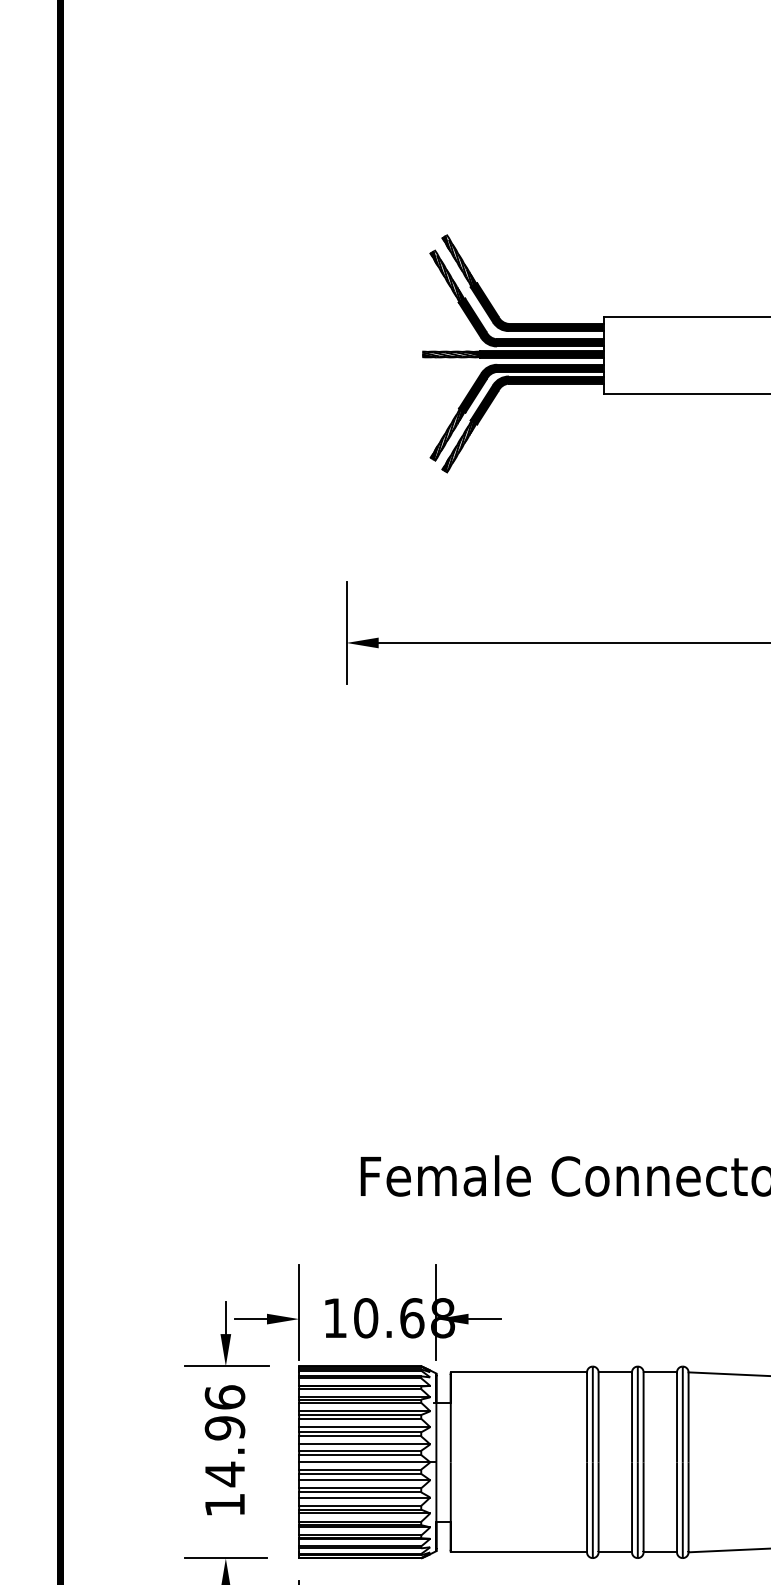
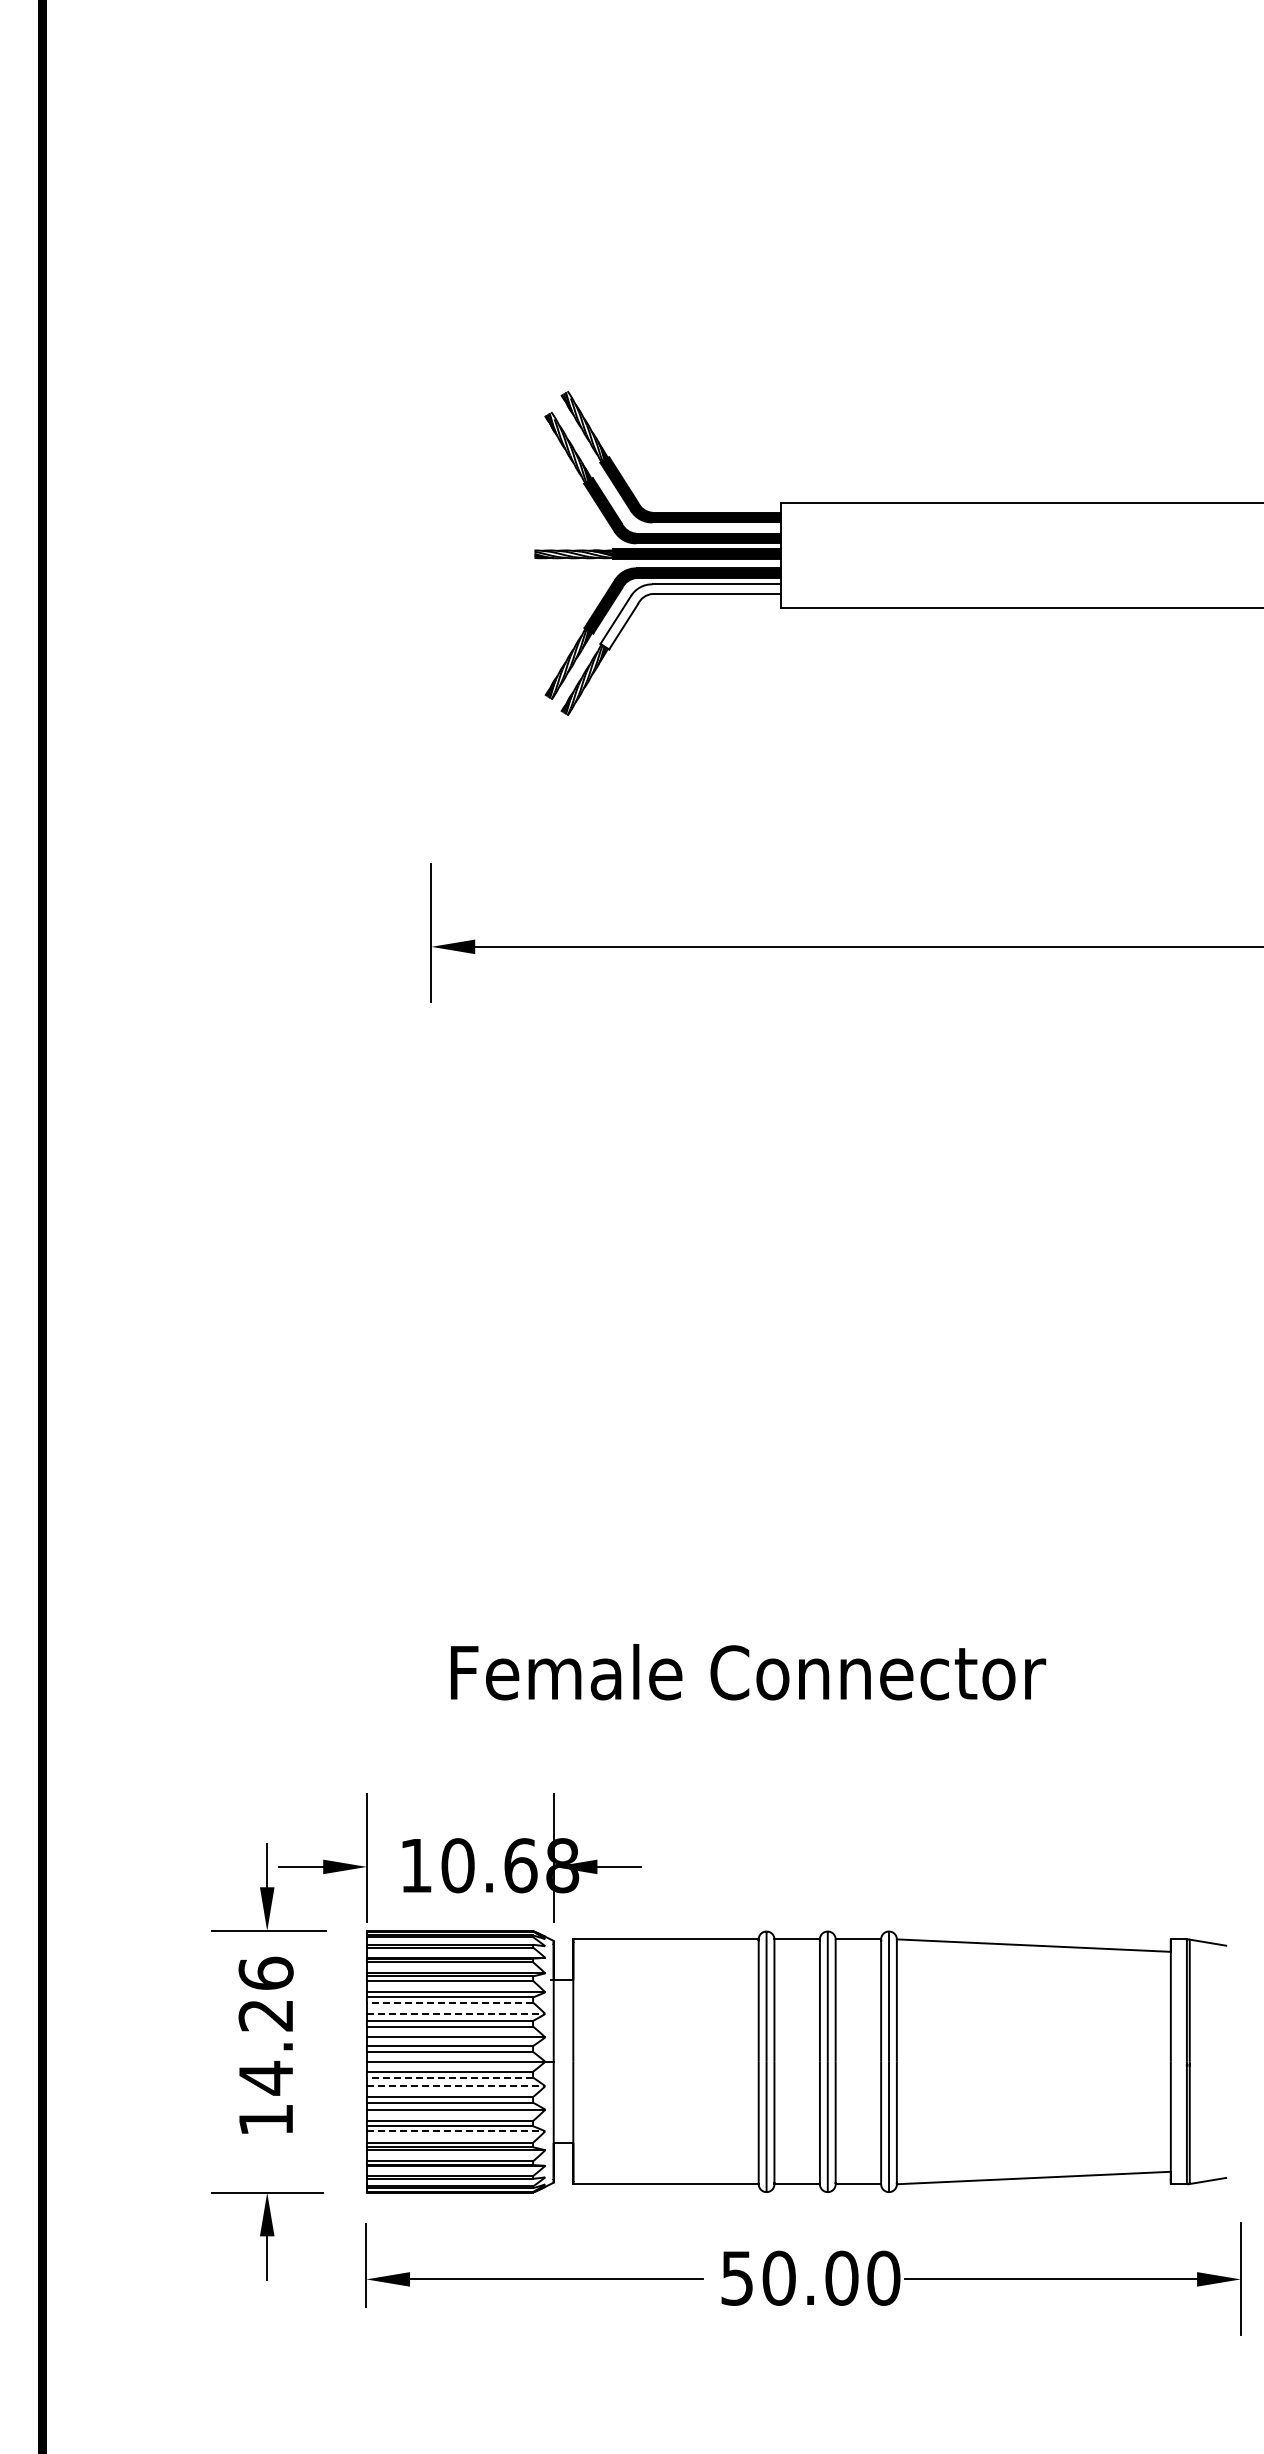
fill: (536, 400) -> (690, 616), removed
line: (359, 1418) -> (449, 2002), solid -> dashed
line: (364, 1426) -> (456, 2013), solid -> dashed
text: (224, 1428) -> (265, 2015), 14.96 -> 14.26
line: (359, 1473) -> (449, 2077), solid -> dashed
line: (364, 1480) -> (456, 2086), solid -> dashed
line: (364, 1513) -> (456, 2131), solid -> dashed

